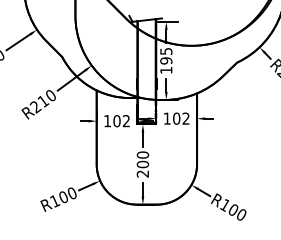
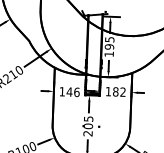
text: (176, 118) -> (115, 91), 102 -> 182
text: (121, 121) -> (73, 92), 102 -> 146
text: (142, 154) -> (88, 118), 200 -> 205

